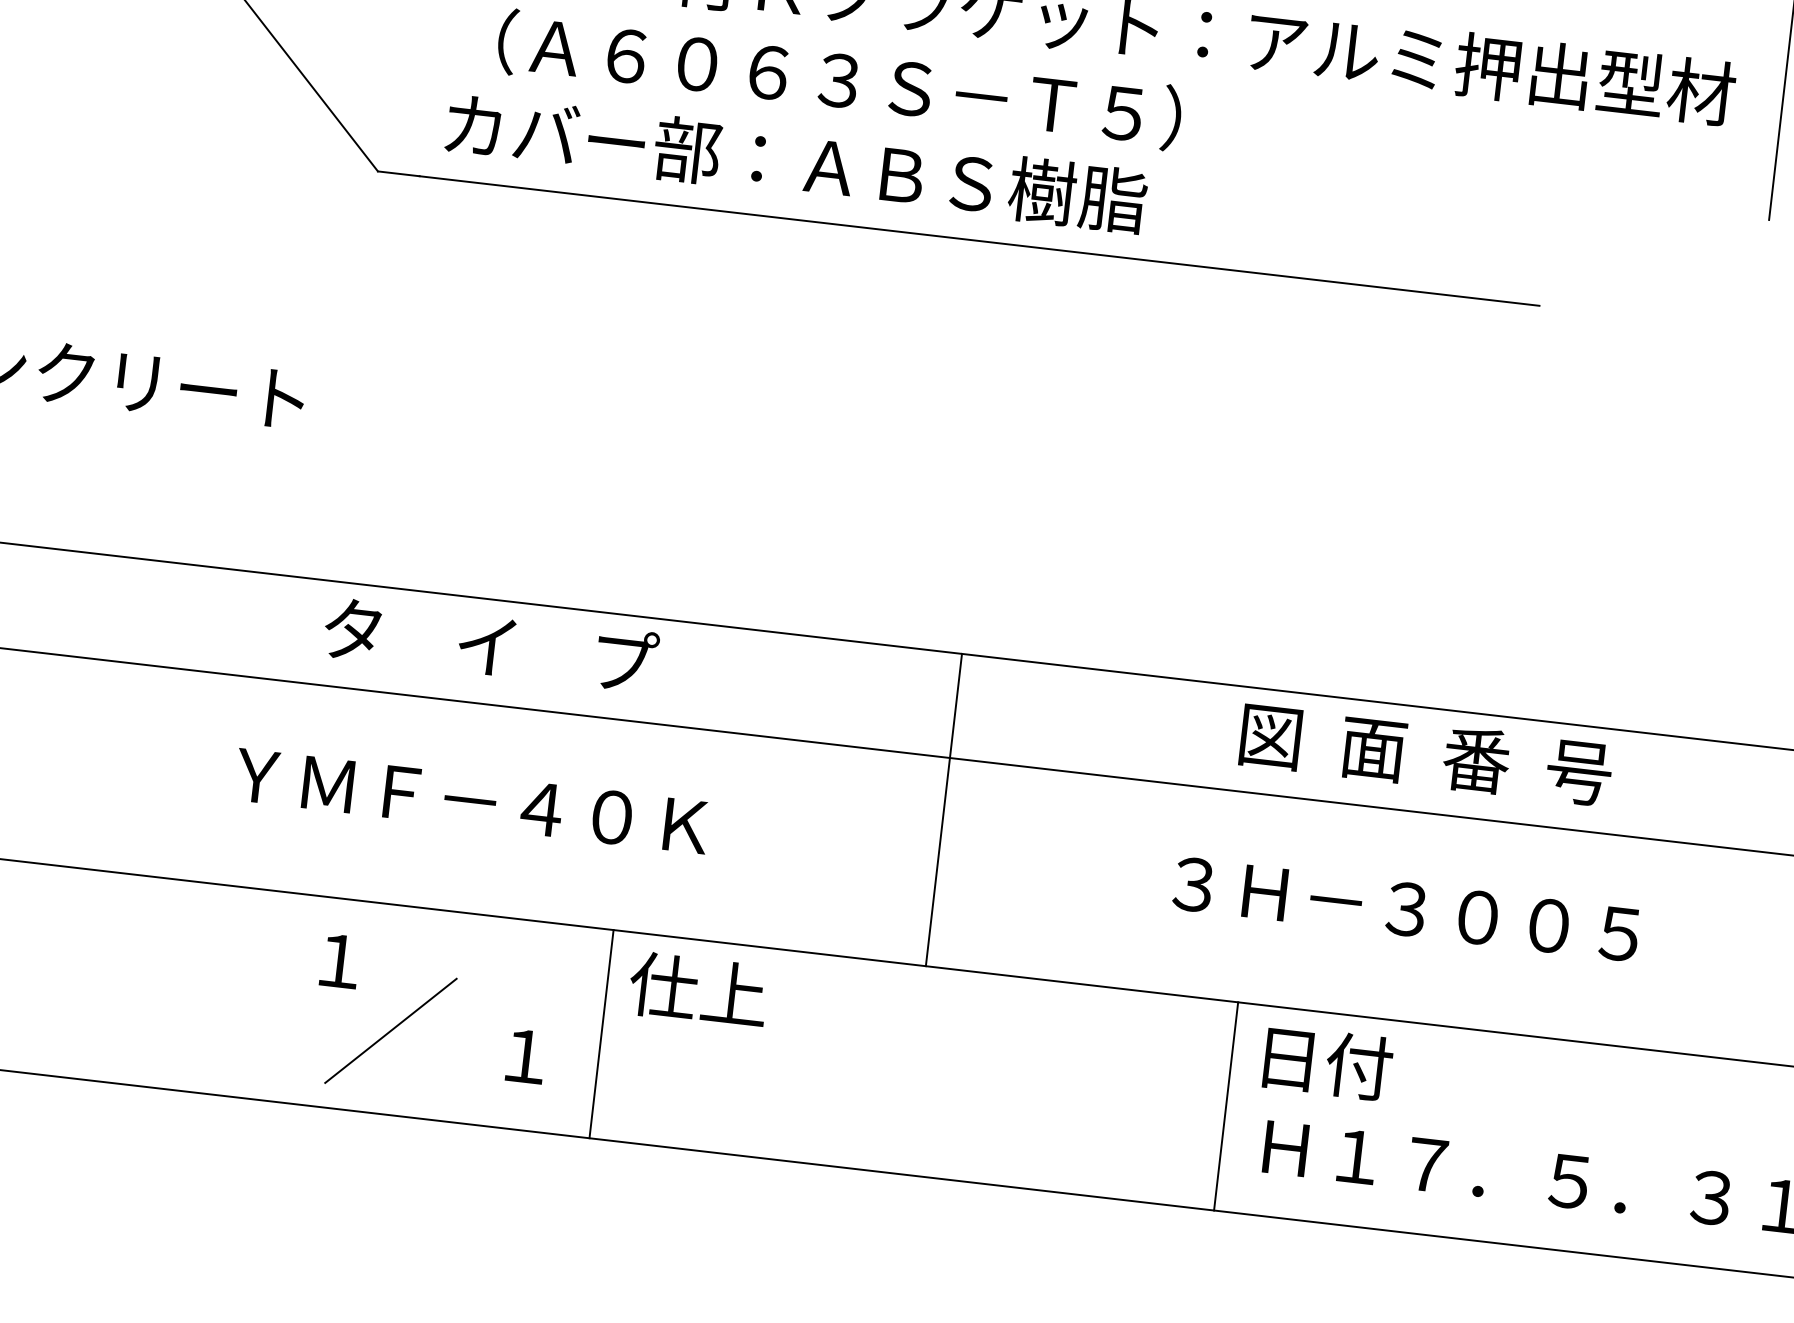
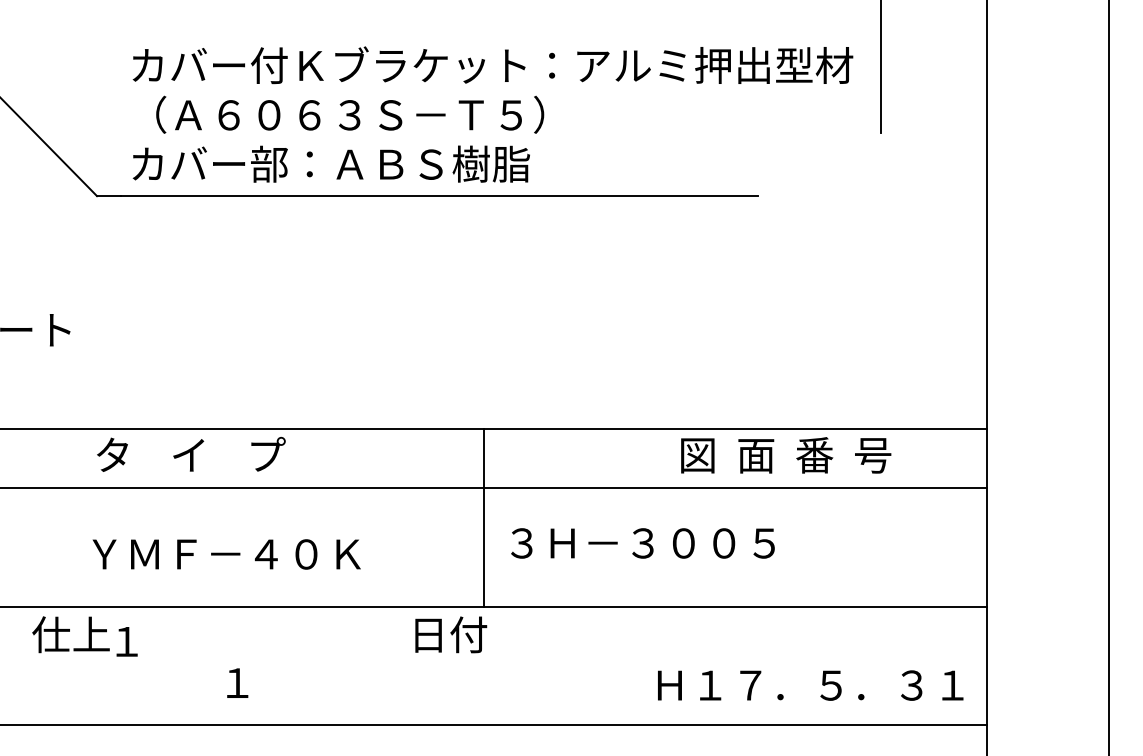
text: (1426, 754) -> (786, 455), moved
text: (471, 801) -> (226, 554), moved
line: (944, 809) -> (484, 517), moved
text: (1405, 909) -> (642, 543), moved
text: (697, 989) -> (70, 634), moved
line: (389, 1030) -> (159, 677), removed
line: (601, 1033) -> (278, 665), removed
text: (1328, 1062) -> (451, 634), moved
line: (1225, 1105) -> (633, 665), removed

